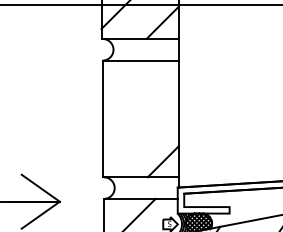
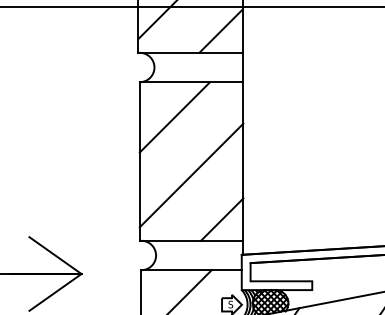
line: (128, 86) -> (174, 117), added
line: (140, 129) -> (191, 175), added

